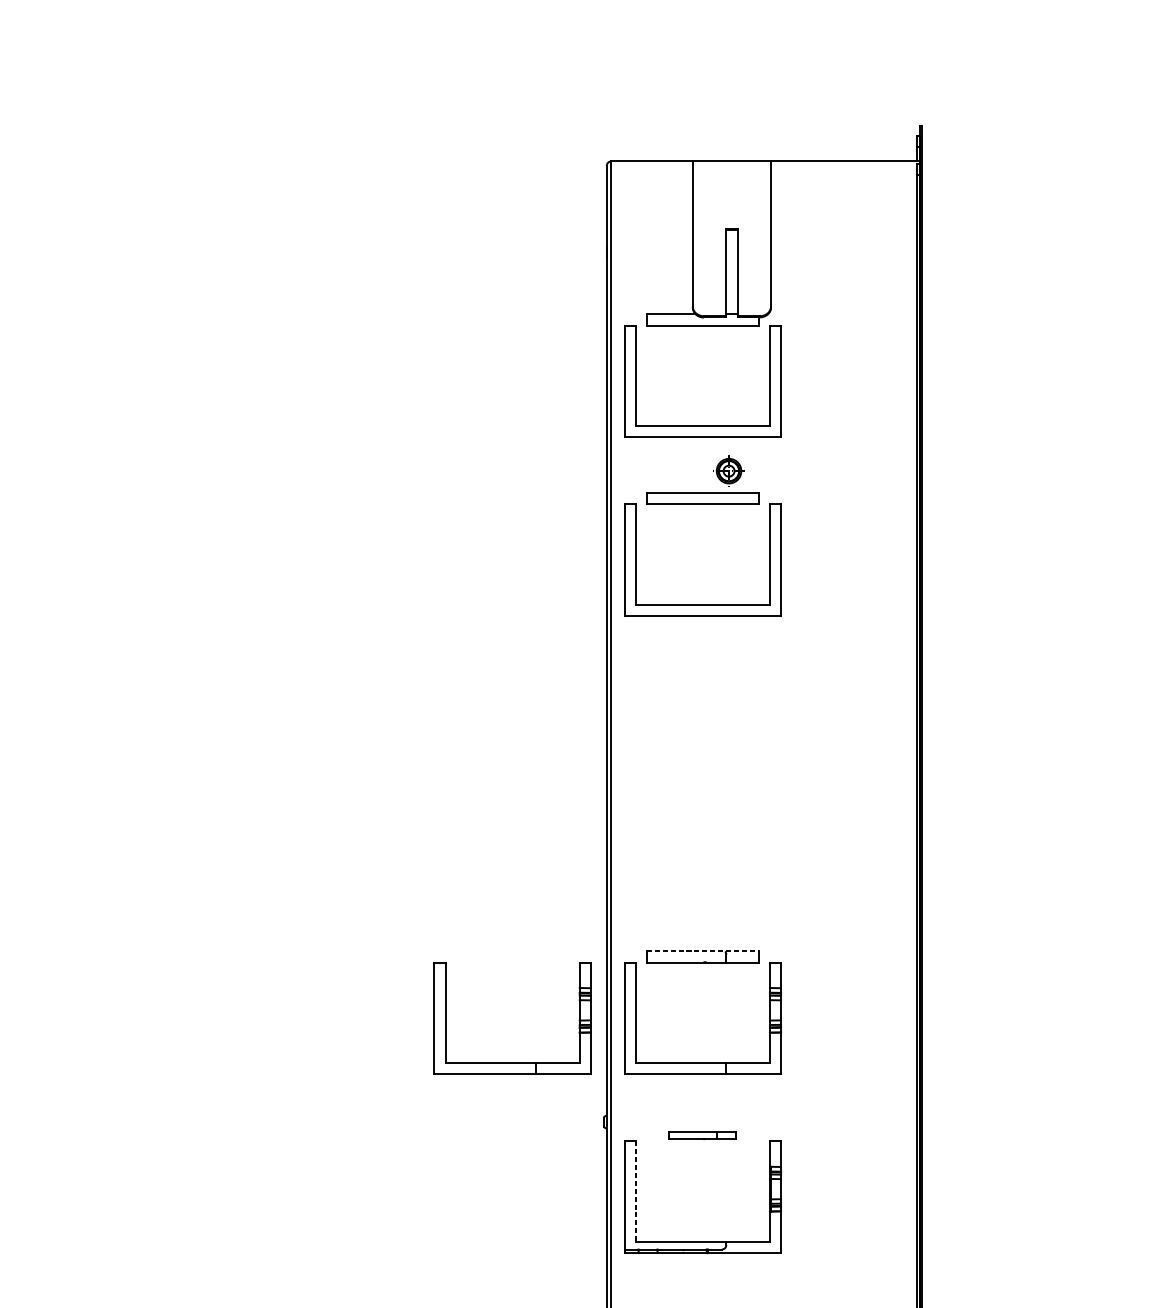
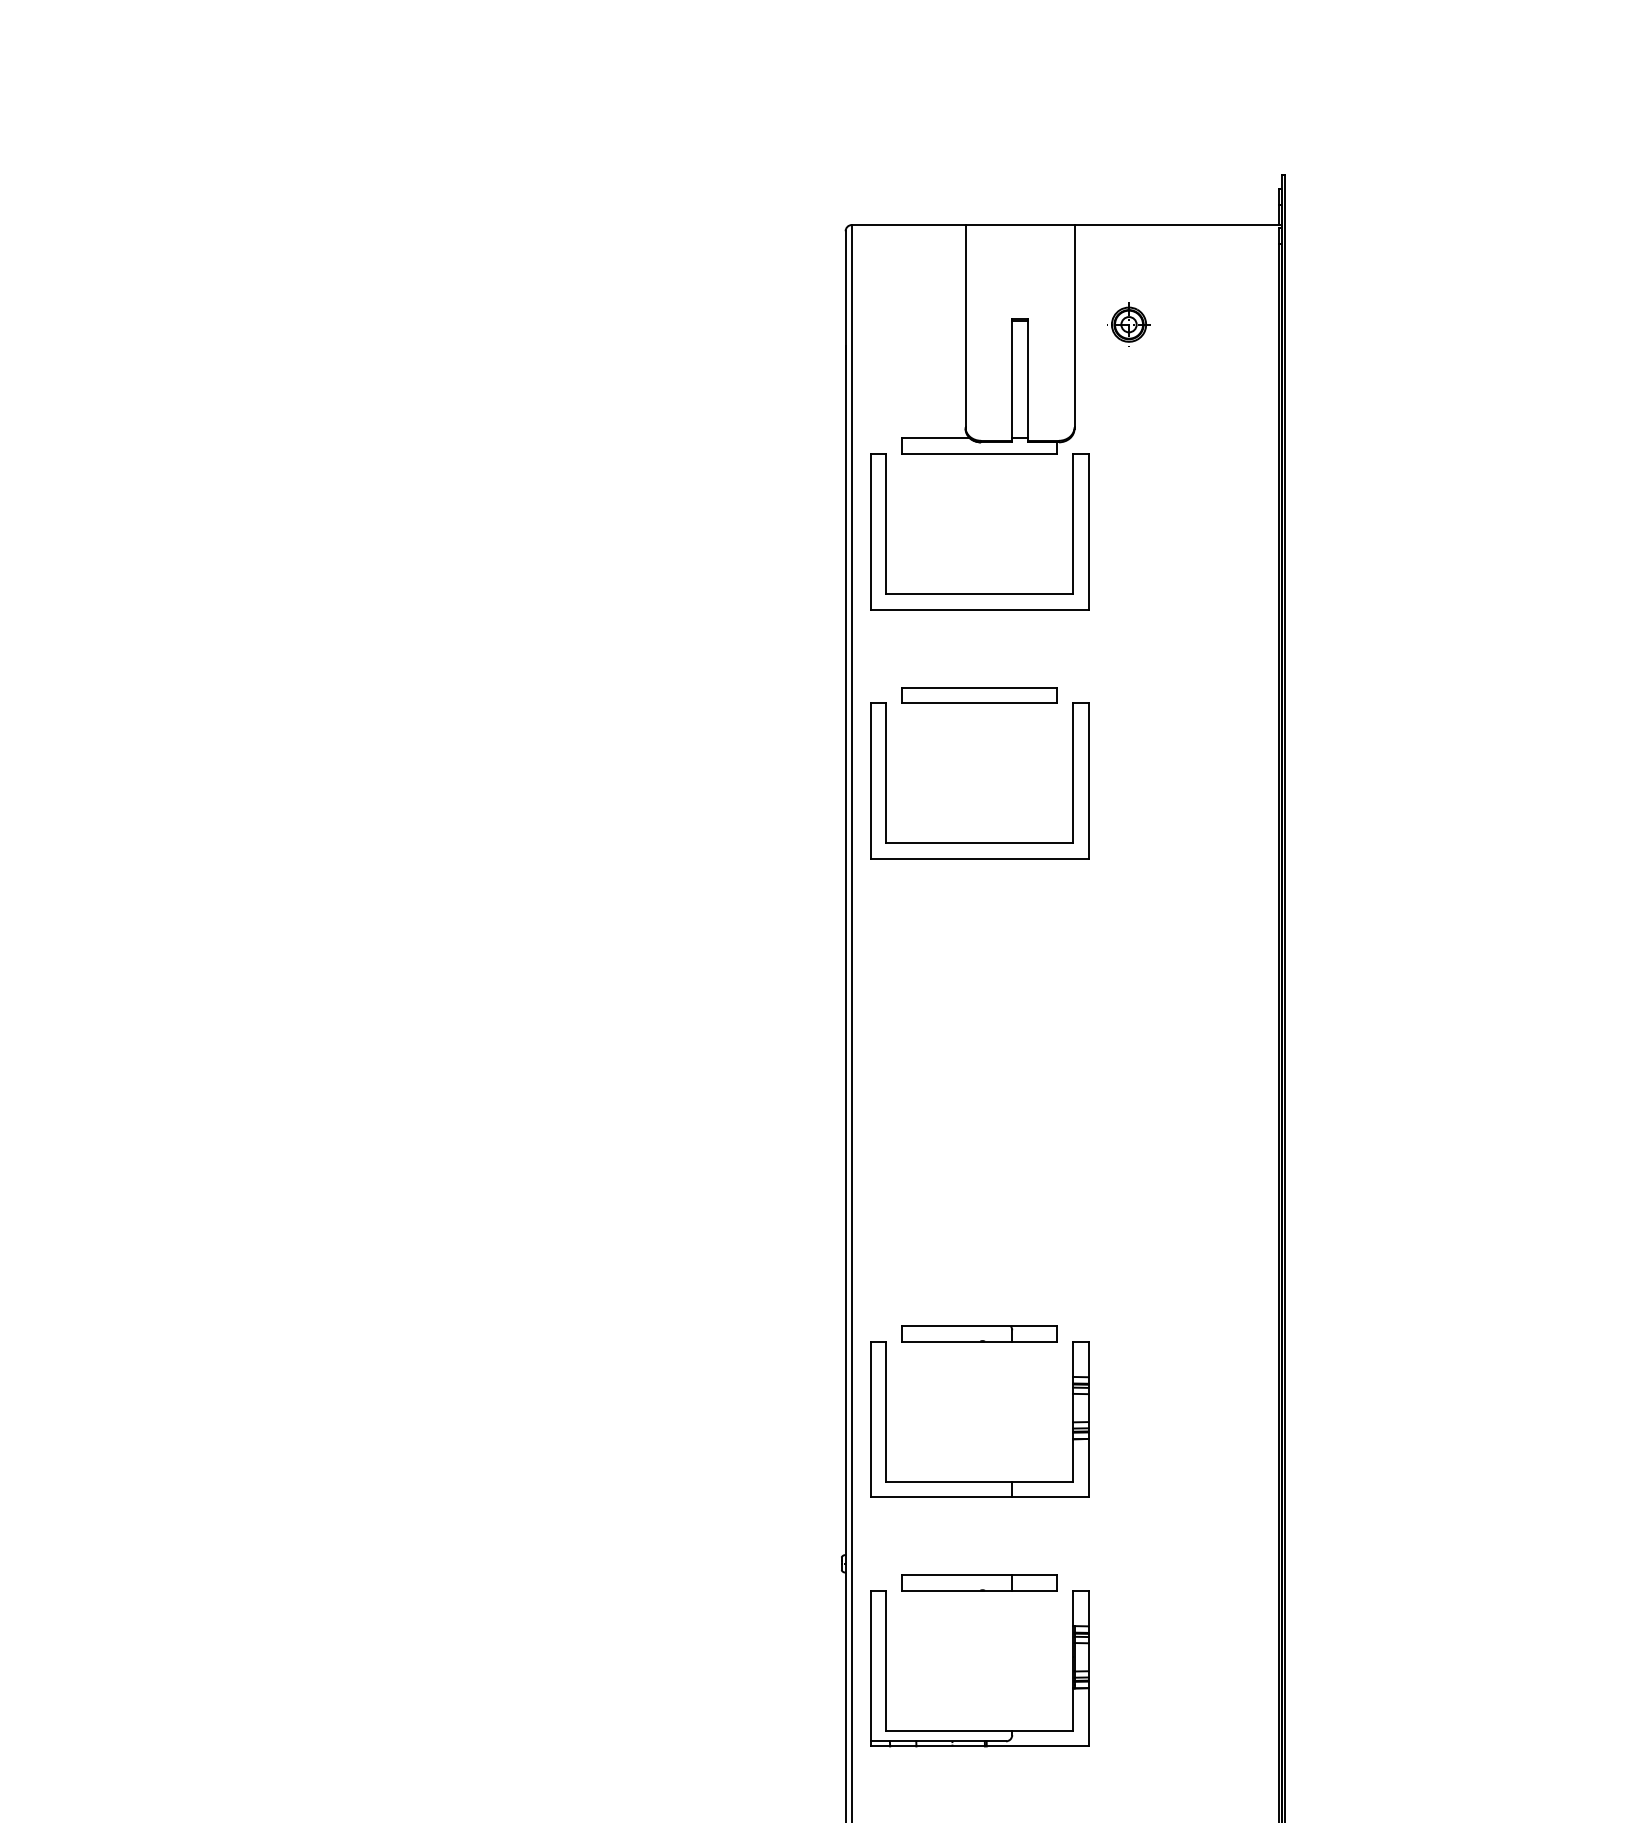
part: (728, 471) -> (1128, 324), moved
line: (702, 951) -> (979, 1325), dashed -> solid
part: (512, 1063) -> (714, 1481), removed
part: (702, 1135) -> (979, 1582), size x1.67
line: (636, 1192) -> (886, 1661), dashed -> solid

